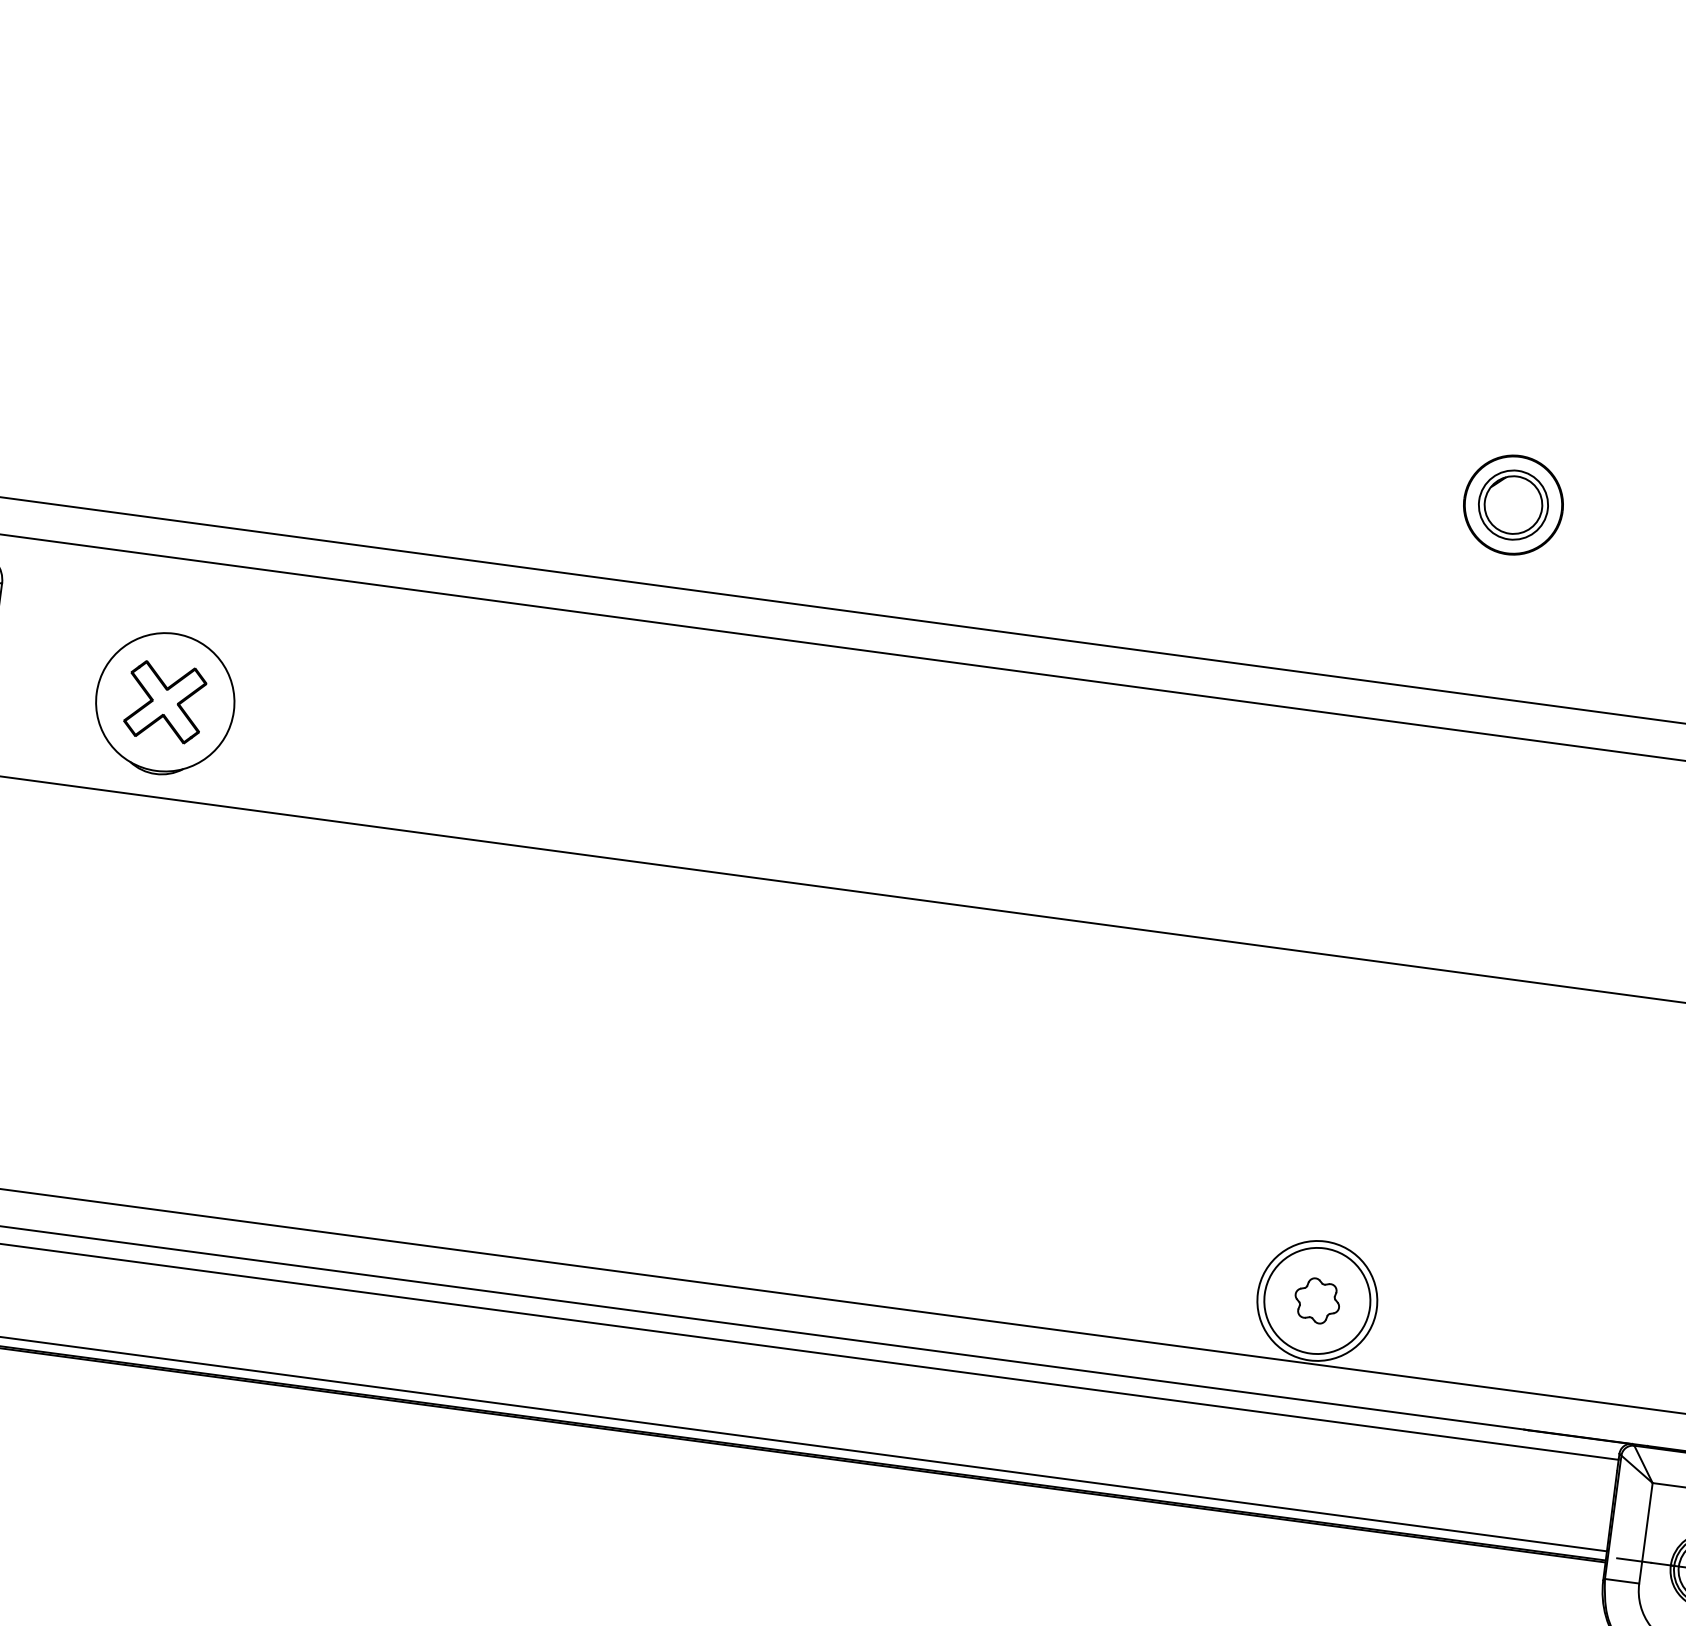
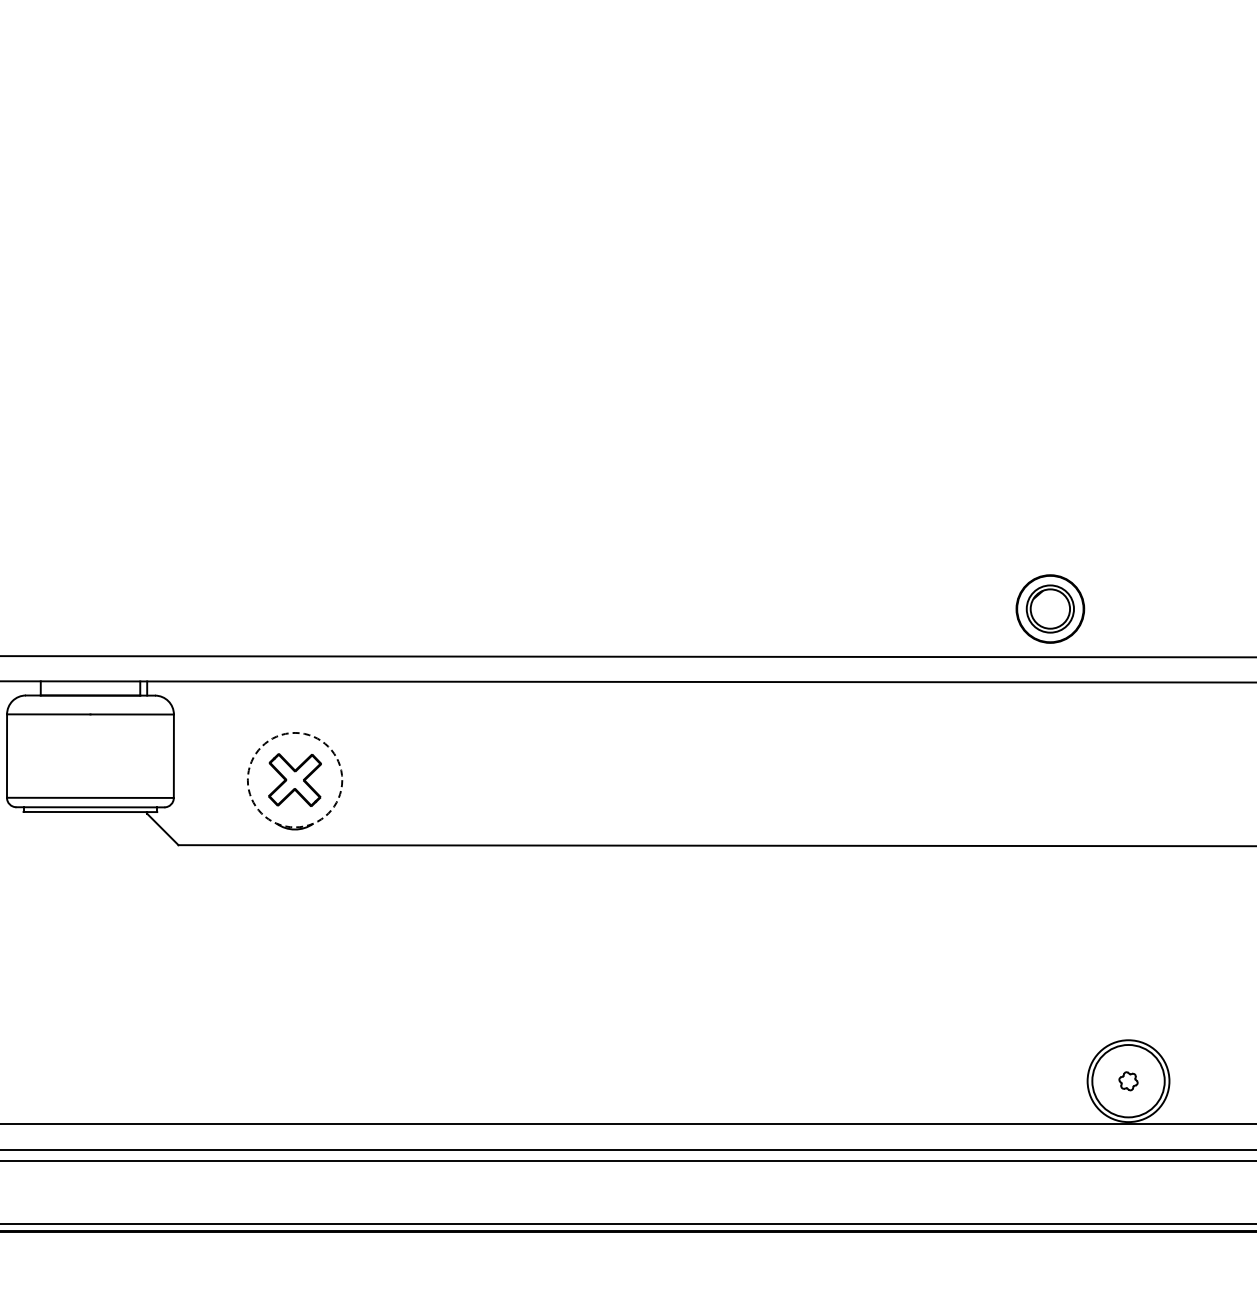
part: (1513, 504) -> (1050, 608), moved
circle: (164, 701) -> (294, 779), solid -> dashed
part: (1317, 1301) -> (1128, 1081), size x0.6

